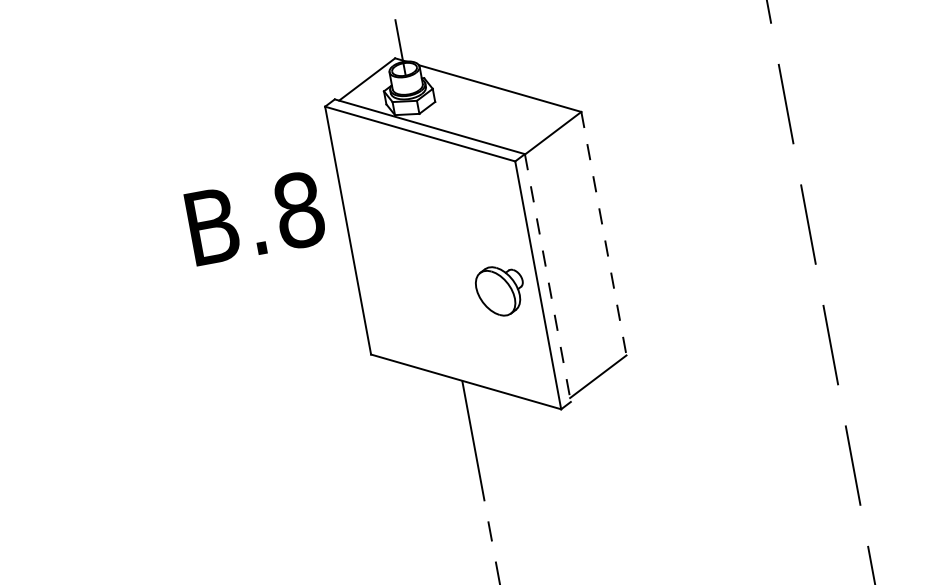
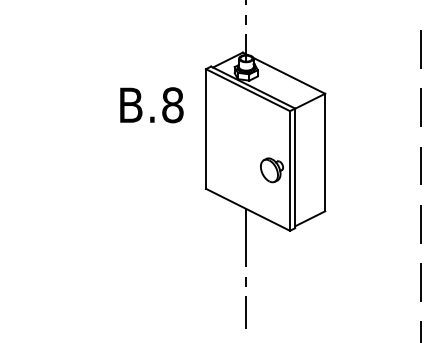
text: (254, 218) -> (151, 105), moved
line: (604, 233) -> (325, 152), dashed -> solid
line: (548, 278) -> (295, 168), dashed -> solid

